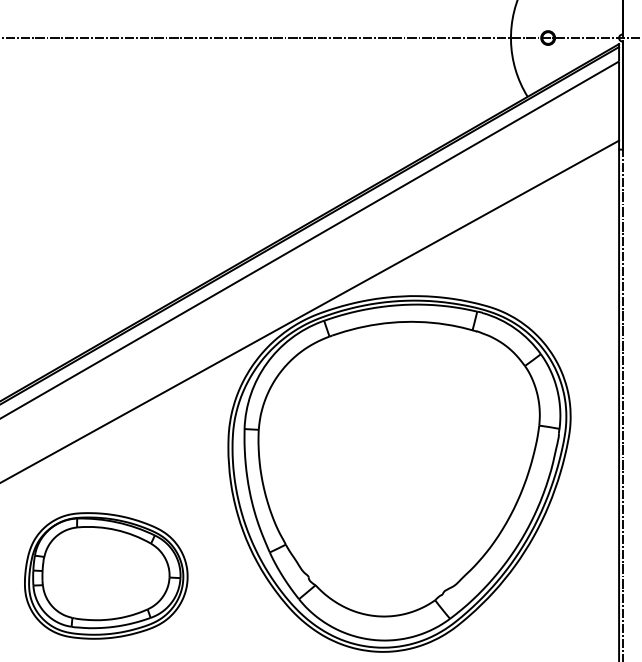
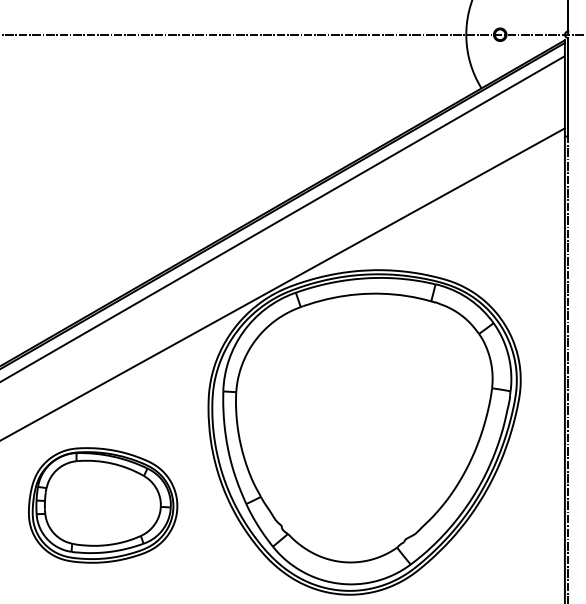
part: (106, 576) -> (103, 505), moved

